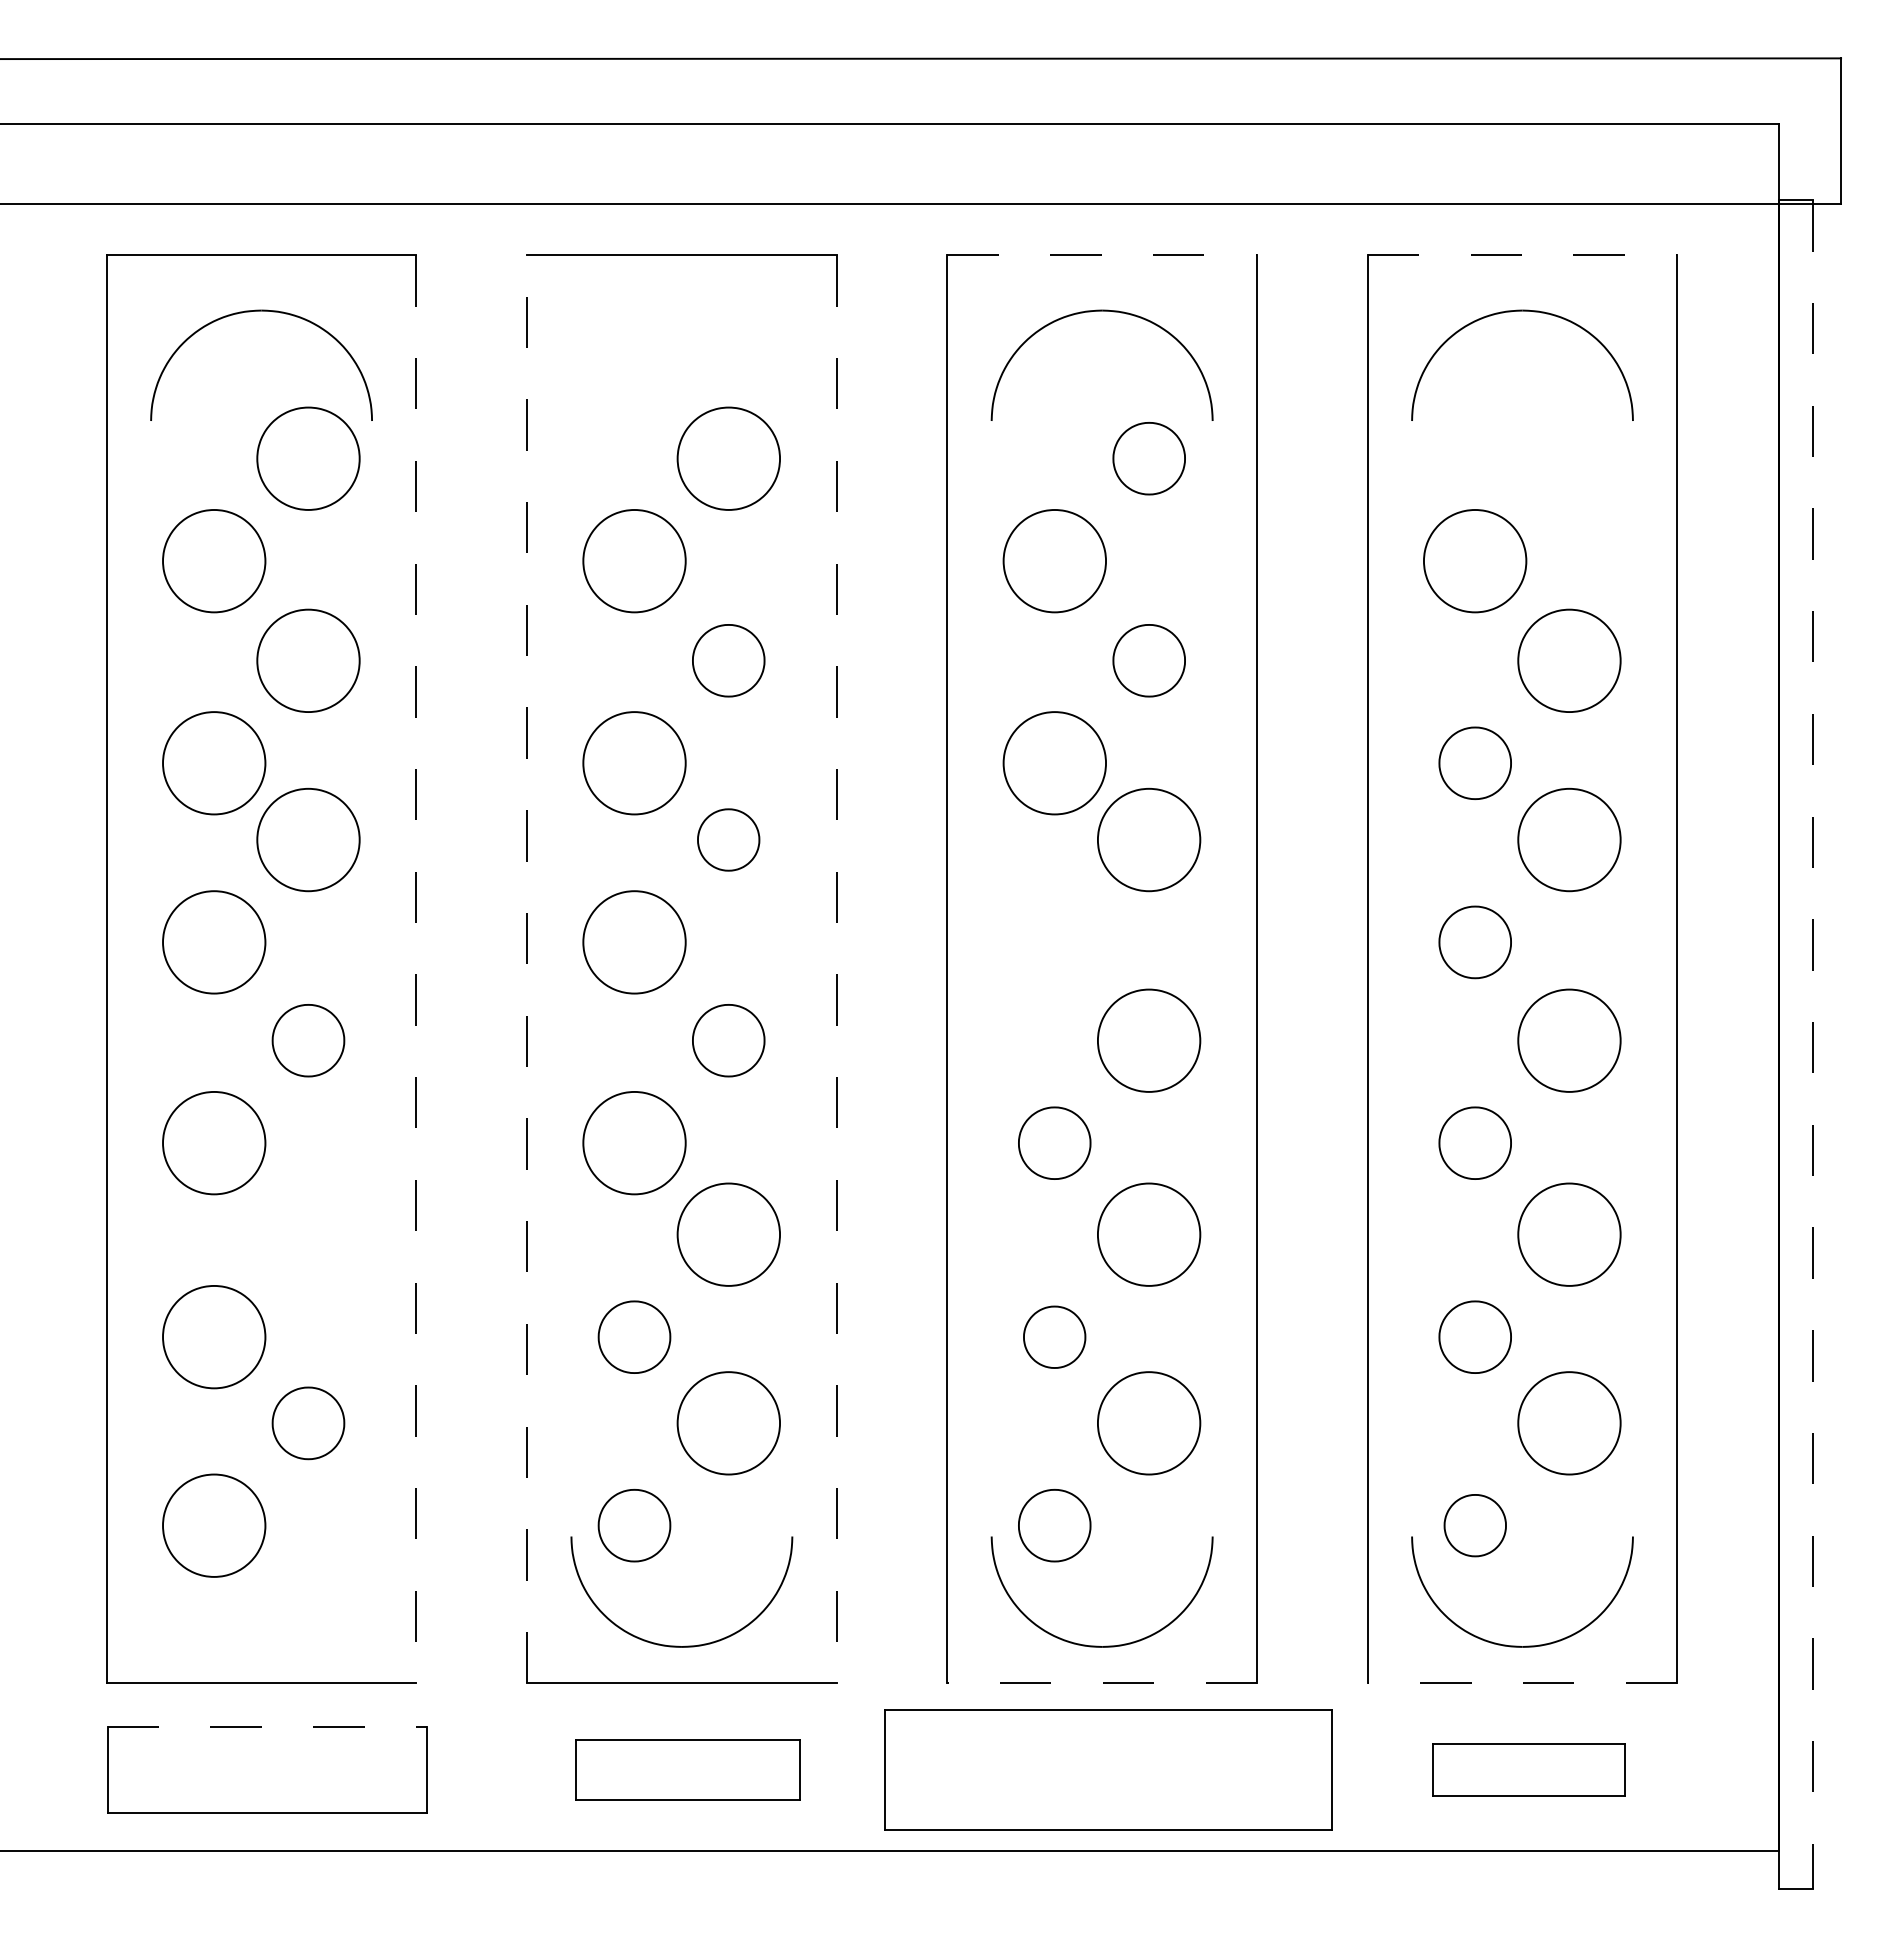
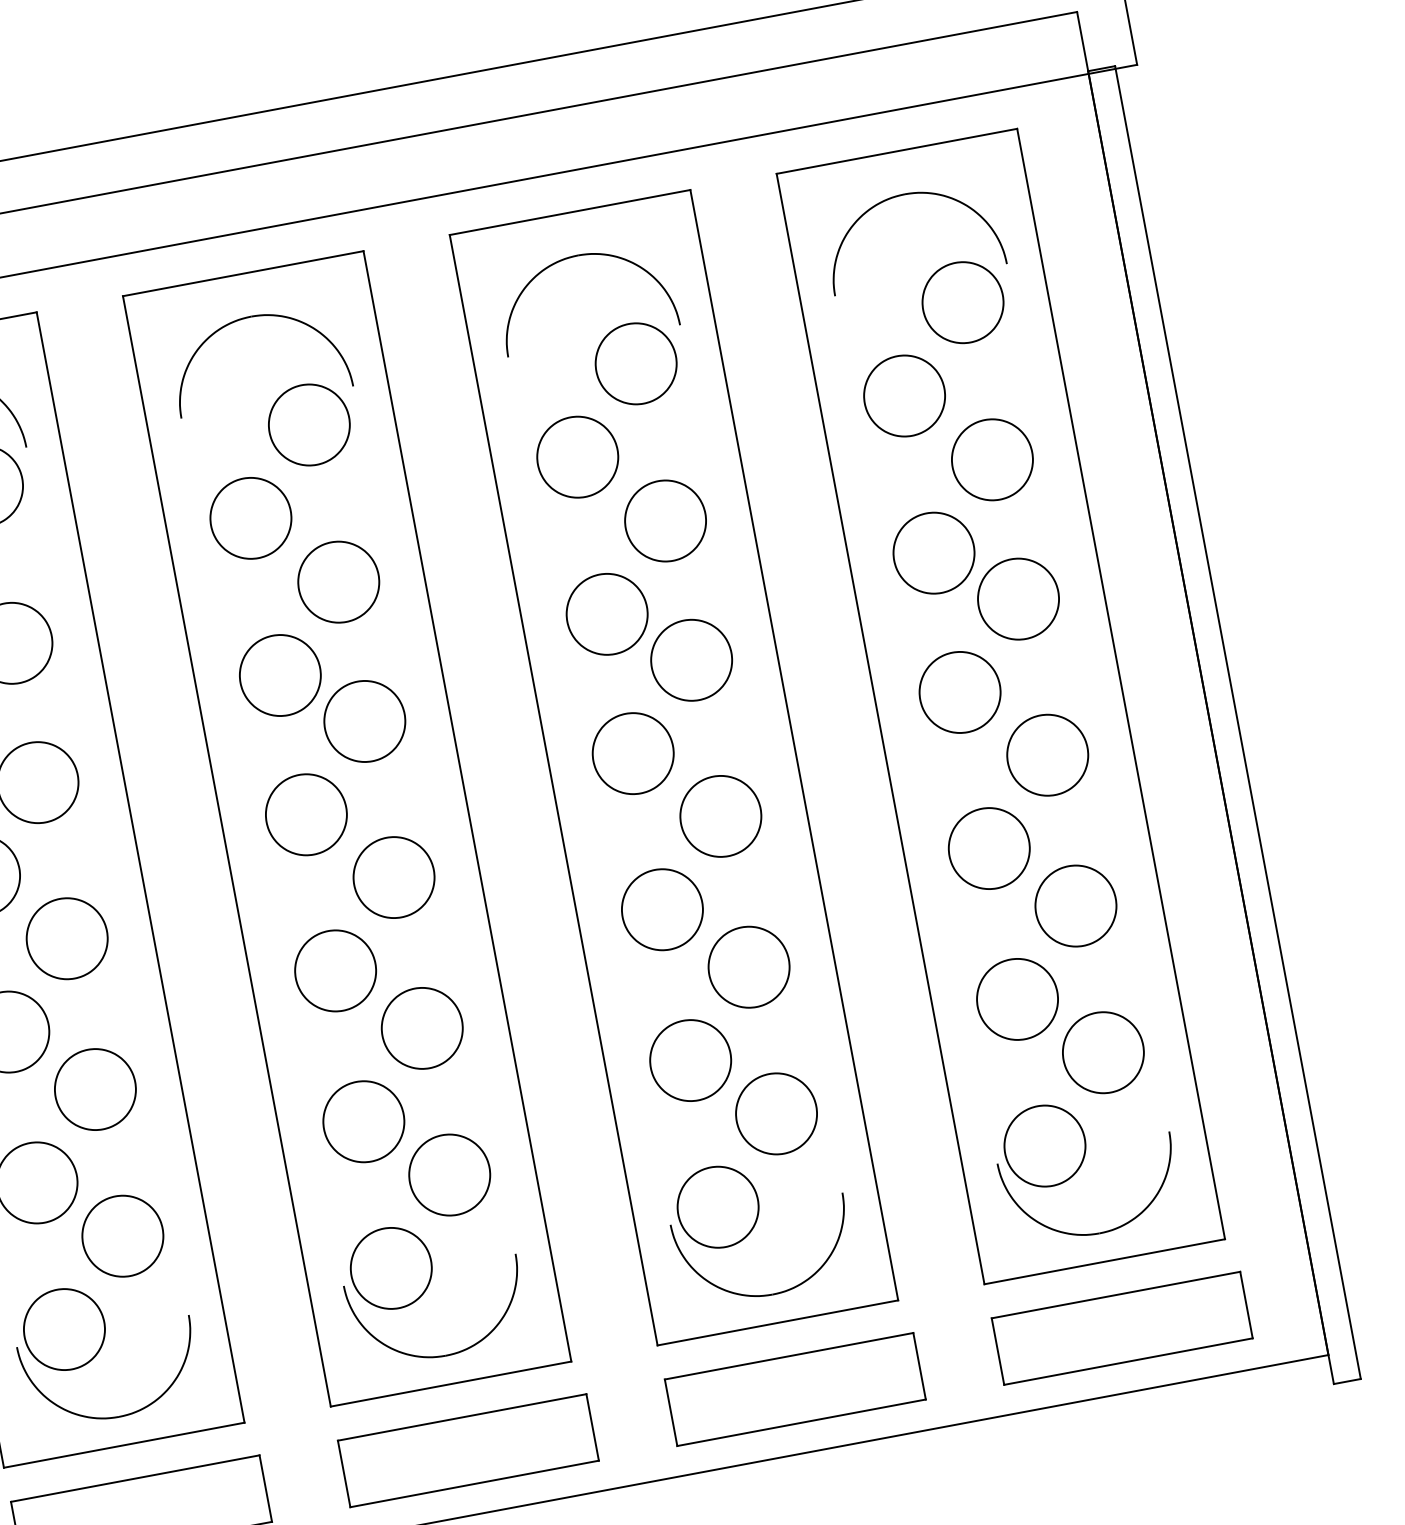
line: (1102, 255) -> (570, 212), dashed -> solid
line: (1522, 255) -> (896, 151), dashed -> solid
part: (681, 311) -> (251, 317), added
part: (1149, 458) -> (636, 363), size x1.43
part: (1569, 458) -> (963, 302), added
part: (728, 660) -> (338, 581), size x1.43
part: (1149, 660) -> (665, 520), size x1.43
part: (1475, 763) -> (934, 553), size x1.43
part: (728, 839) -> (364, 721), size x1.67
part: (1054, 942) -> (633, 753), added
part: (1475, 942) -> (960, 692), size x1.43
line: (416, 969) -> (140, 867), dashed -> solid
line: (527, 969) -> (227, 851), dashed -> solid
line: (836, 969) -> (467, 806), dashed -> solid
part: (308, 1040) -> (67, 938), size x1.43
part: (728, 1040) -> (393, 877), size x1.43
line: (1813, 1044) -> (1238, 722), dashed -> solid
part: (1054, 1143) -> (662, 910), size x1.43
part: (1475, 1143) -> (989, 848), size x1.43
part: (308, 1234) -> (95, 1089), added
part: (634, 1337) -> (363, 1122), size x1.43
part: (1054, 1337) -> (690, 1060), size x1.67
part: (1475, 1337) -> (1017, 999), size x1.43
part: (308, 1423) -> (122, 1236), size x1.43
part: (634, 1525) -> (391, 1268), size x1.43
part: (1054, 1525) -> (717, 1207), size x1.43
part: (1475, 1525) -> (1045, 1145), size x1.67
part: (257, 1645) -> (115, 1416), added
line: (1102, 1683) -> (778, 1322), dashed -> solid
line: (1522, 1683) -> (1104, 1261), dashed -> solid
line: (267, 1727) -> (135, 1478), dashed -> solid
part: (687, 1769) -> (467, 1450), size x1.43
part: (1108, 1769) -> (795, 1388), size x0.71
part: (1528, 1769) -> (1121, 1327), size x1.67

